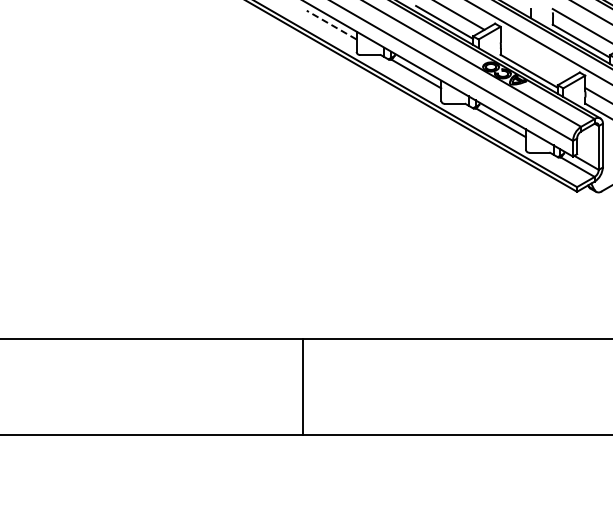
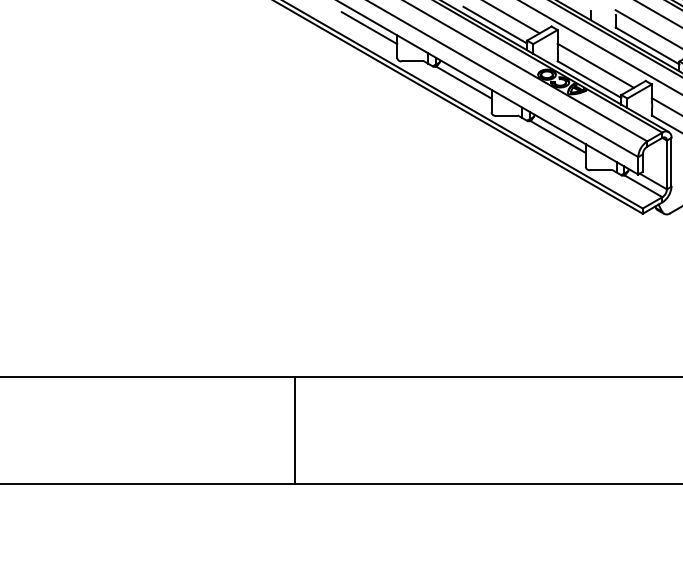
line: (331, 25) -> (369, 28), dashed -> solid
line: (534, 58) -> (595, 65), added
line: (302, 386) -> (294, 430), moved

